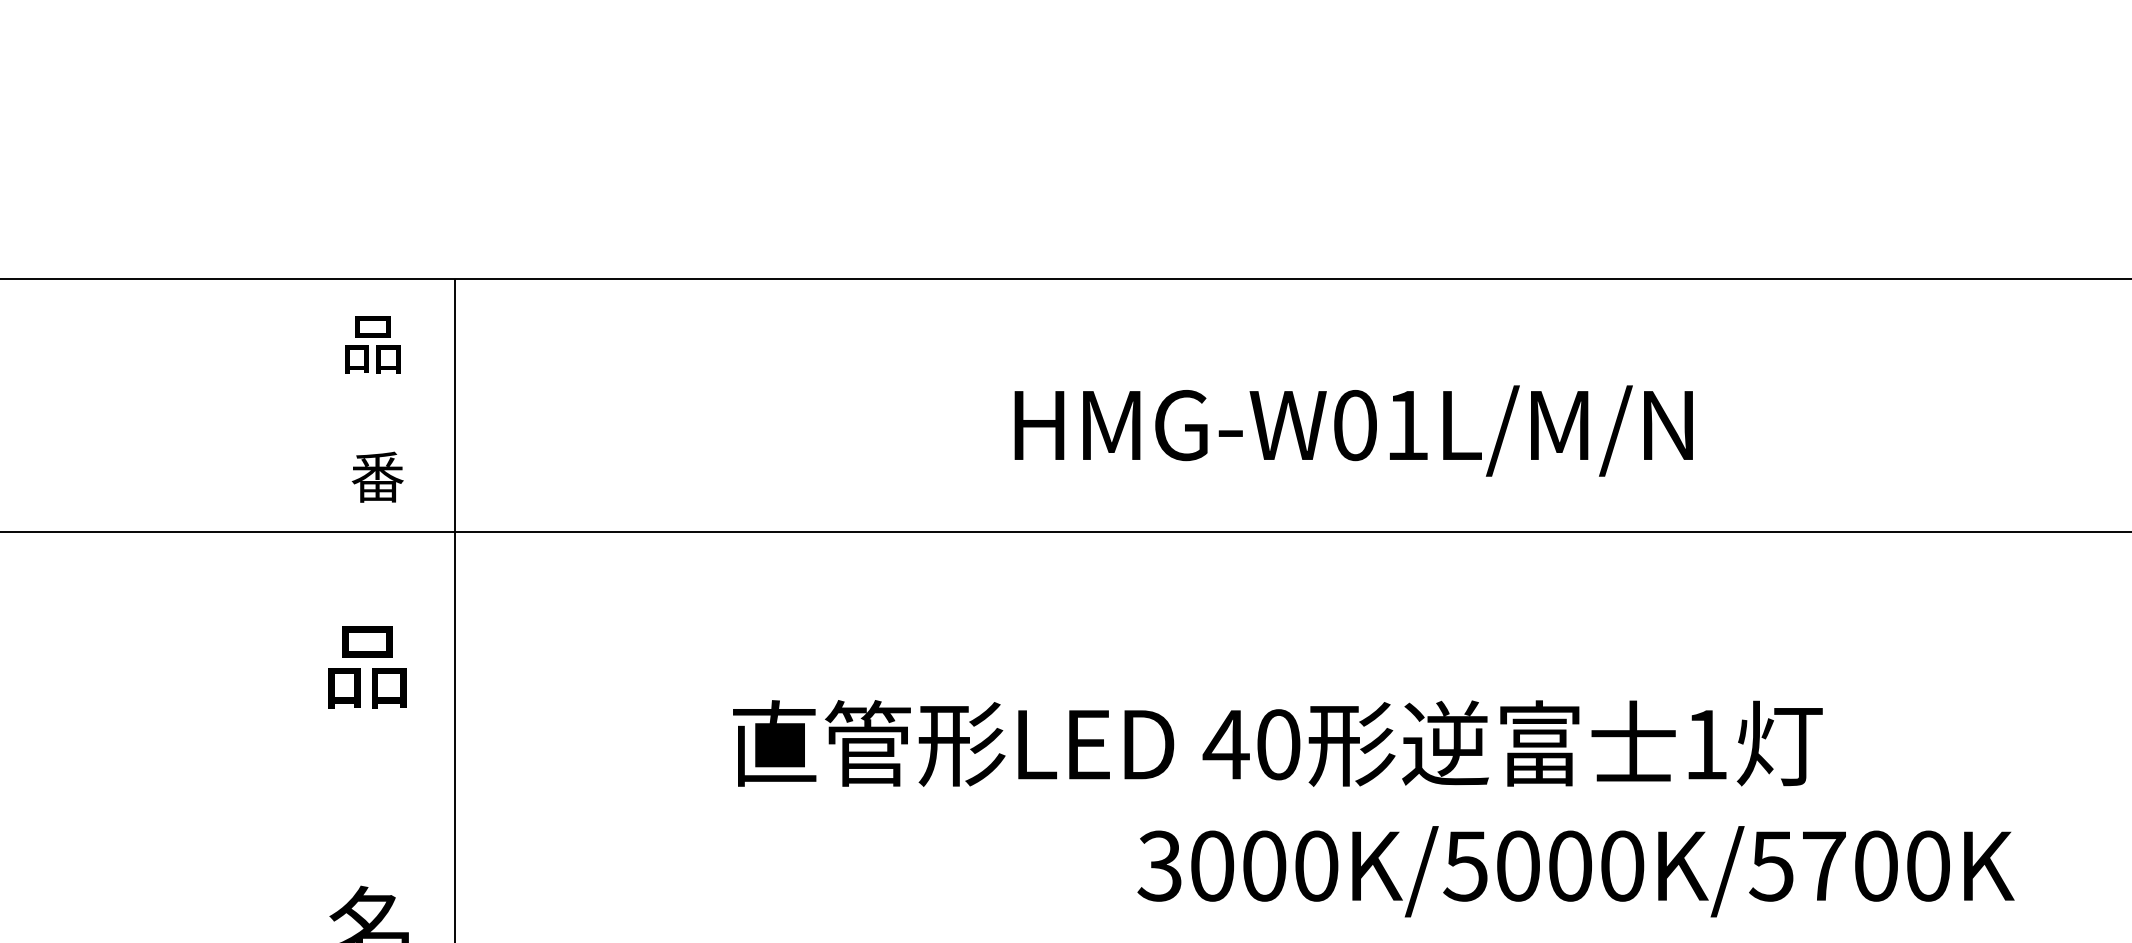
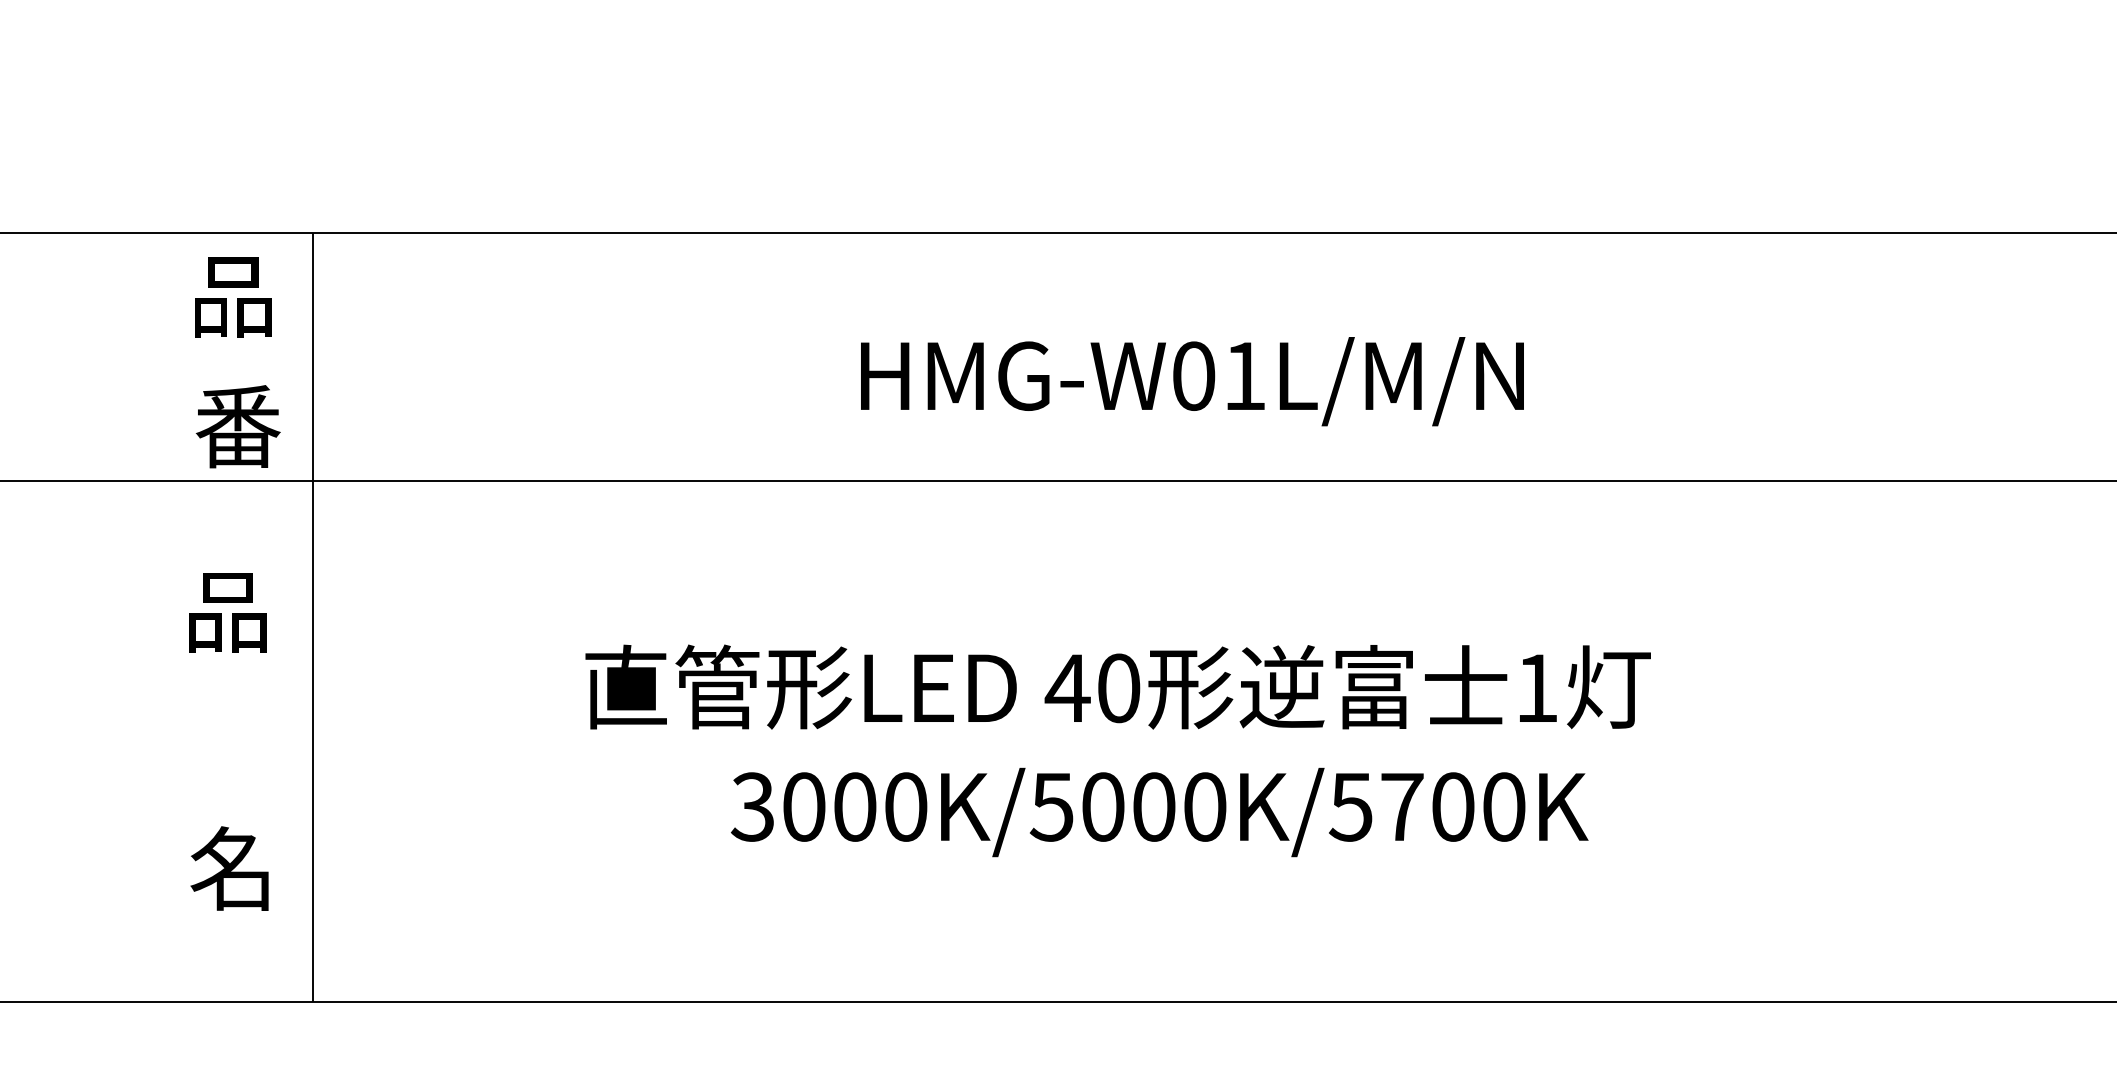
part: (372, 344) -> (233, 297), size x1.43
part: (377, 476) -> (237, 426), size x1.67
text: (1575, 871) -> (1159, 812), moved

